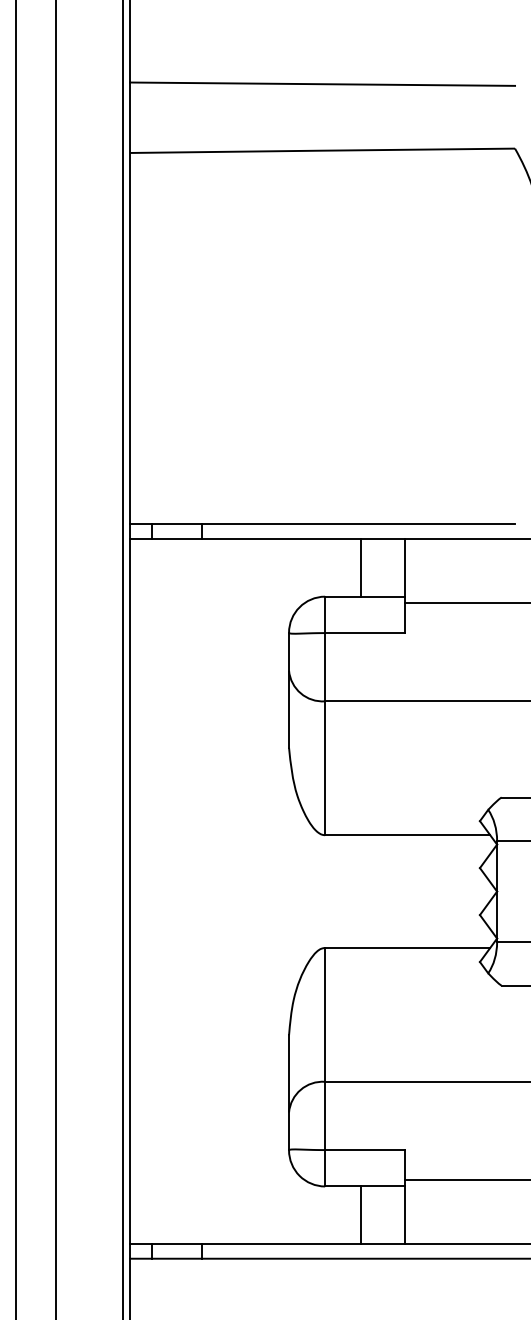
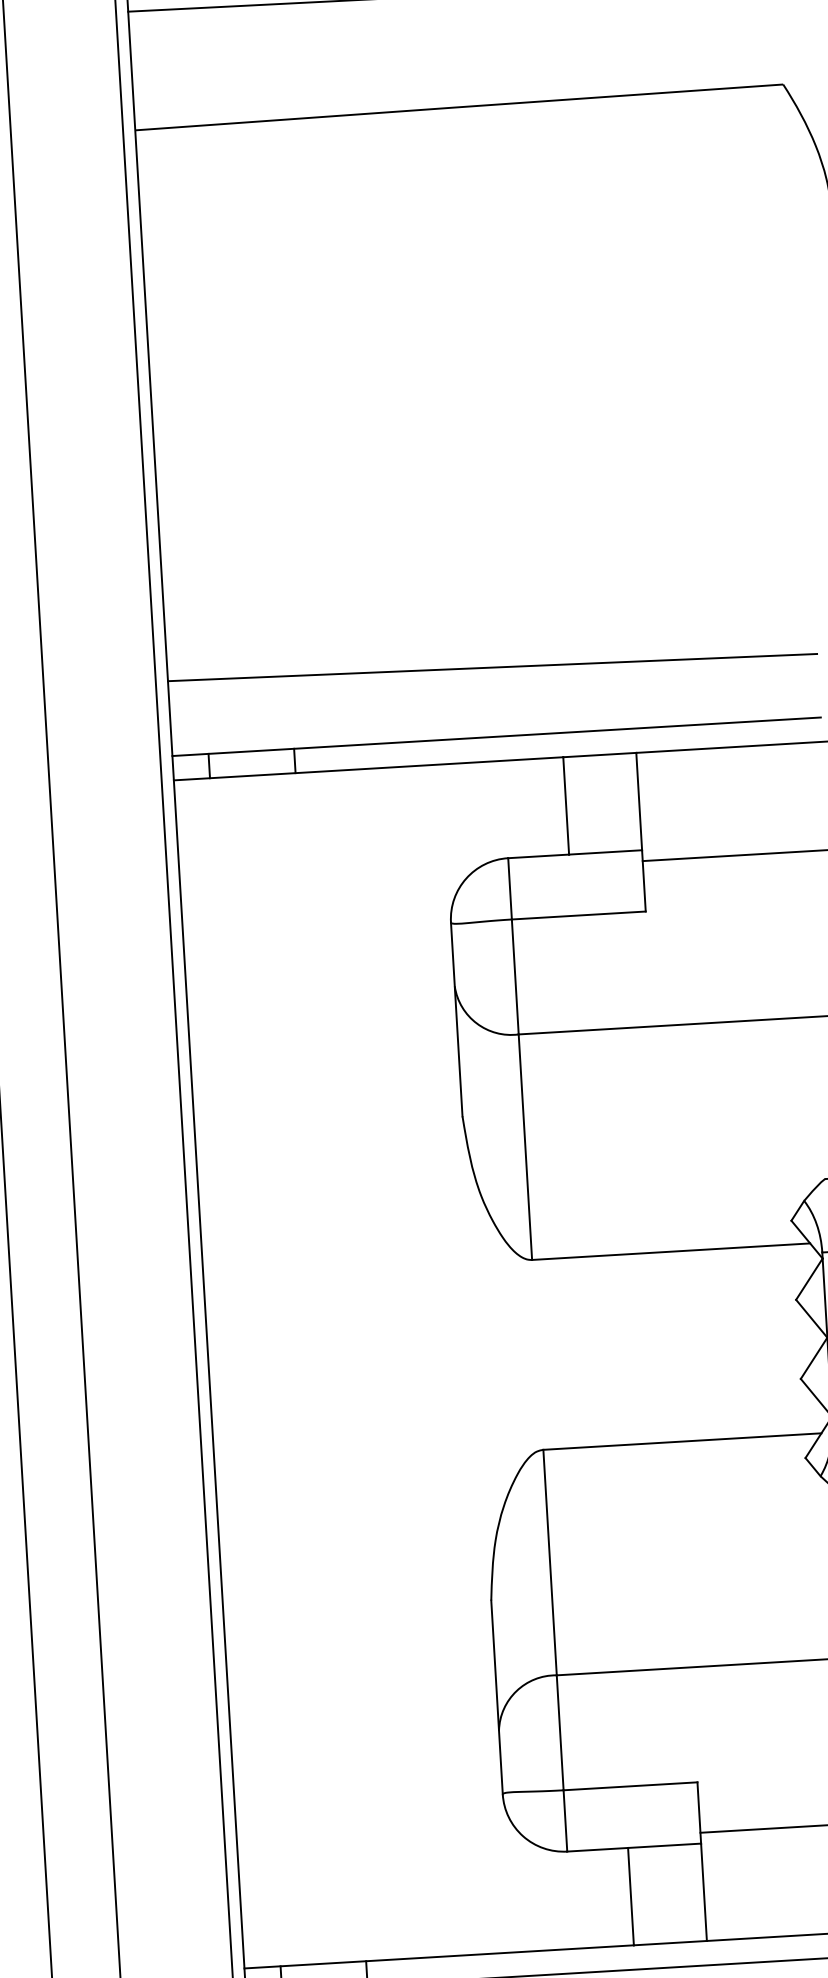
line: (322, 483) -> (492, 667), added

